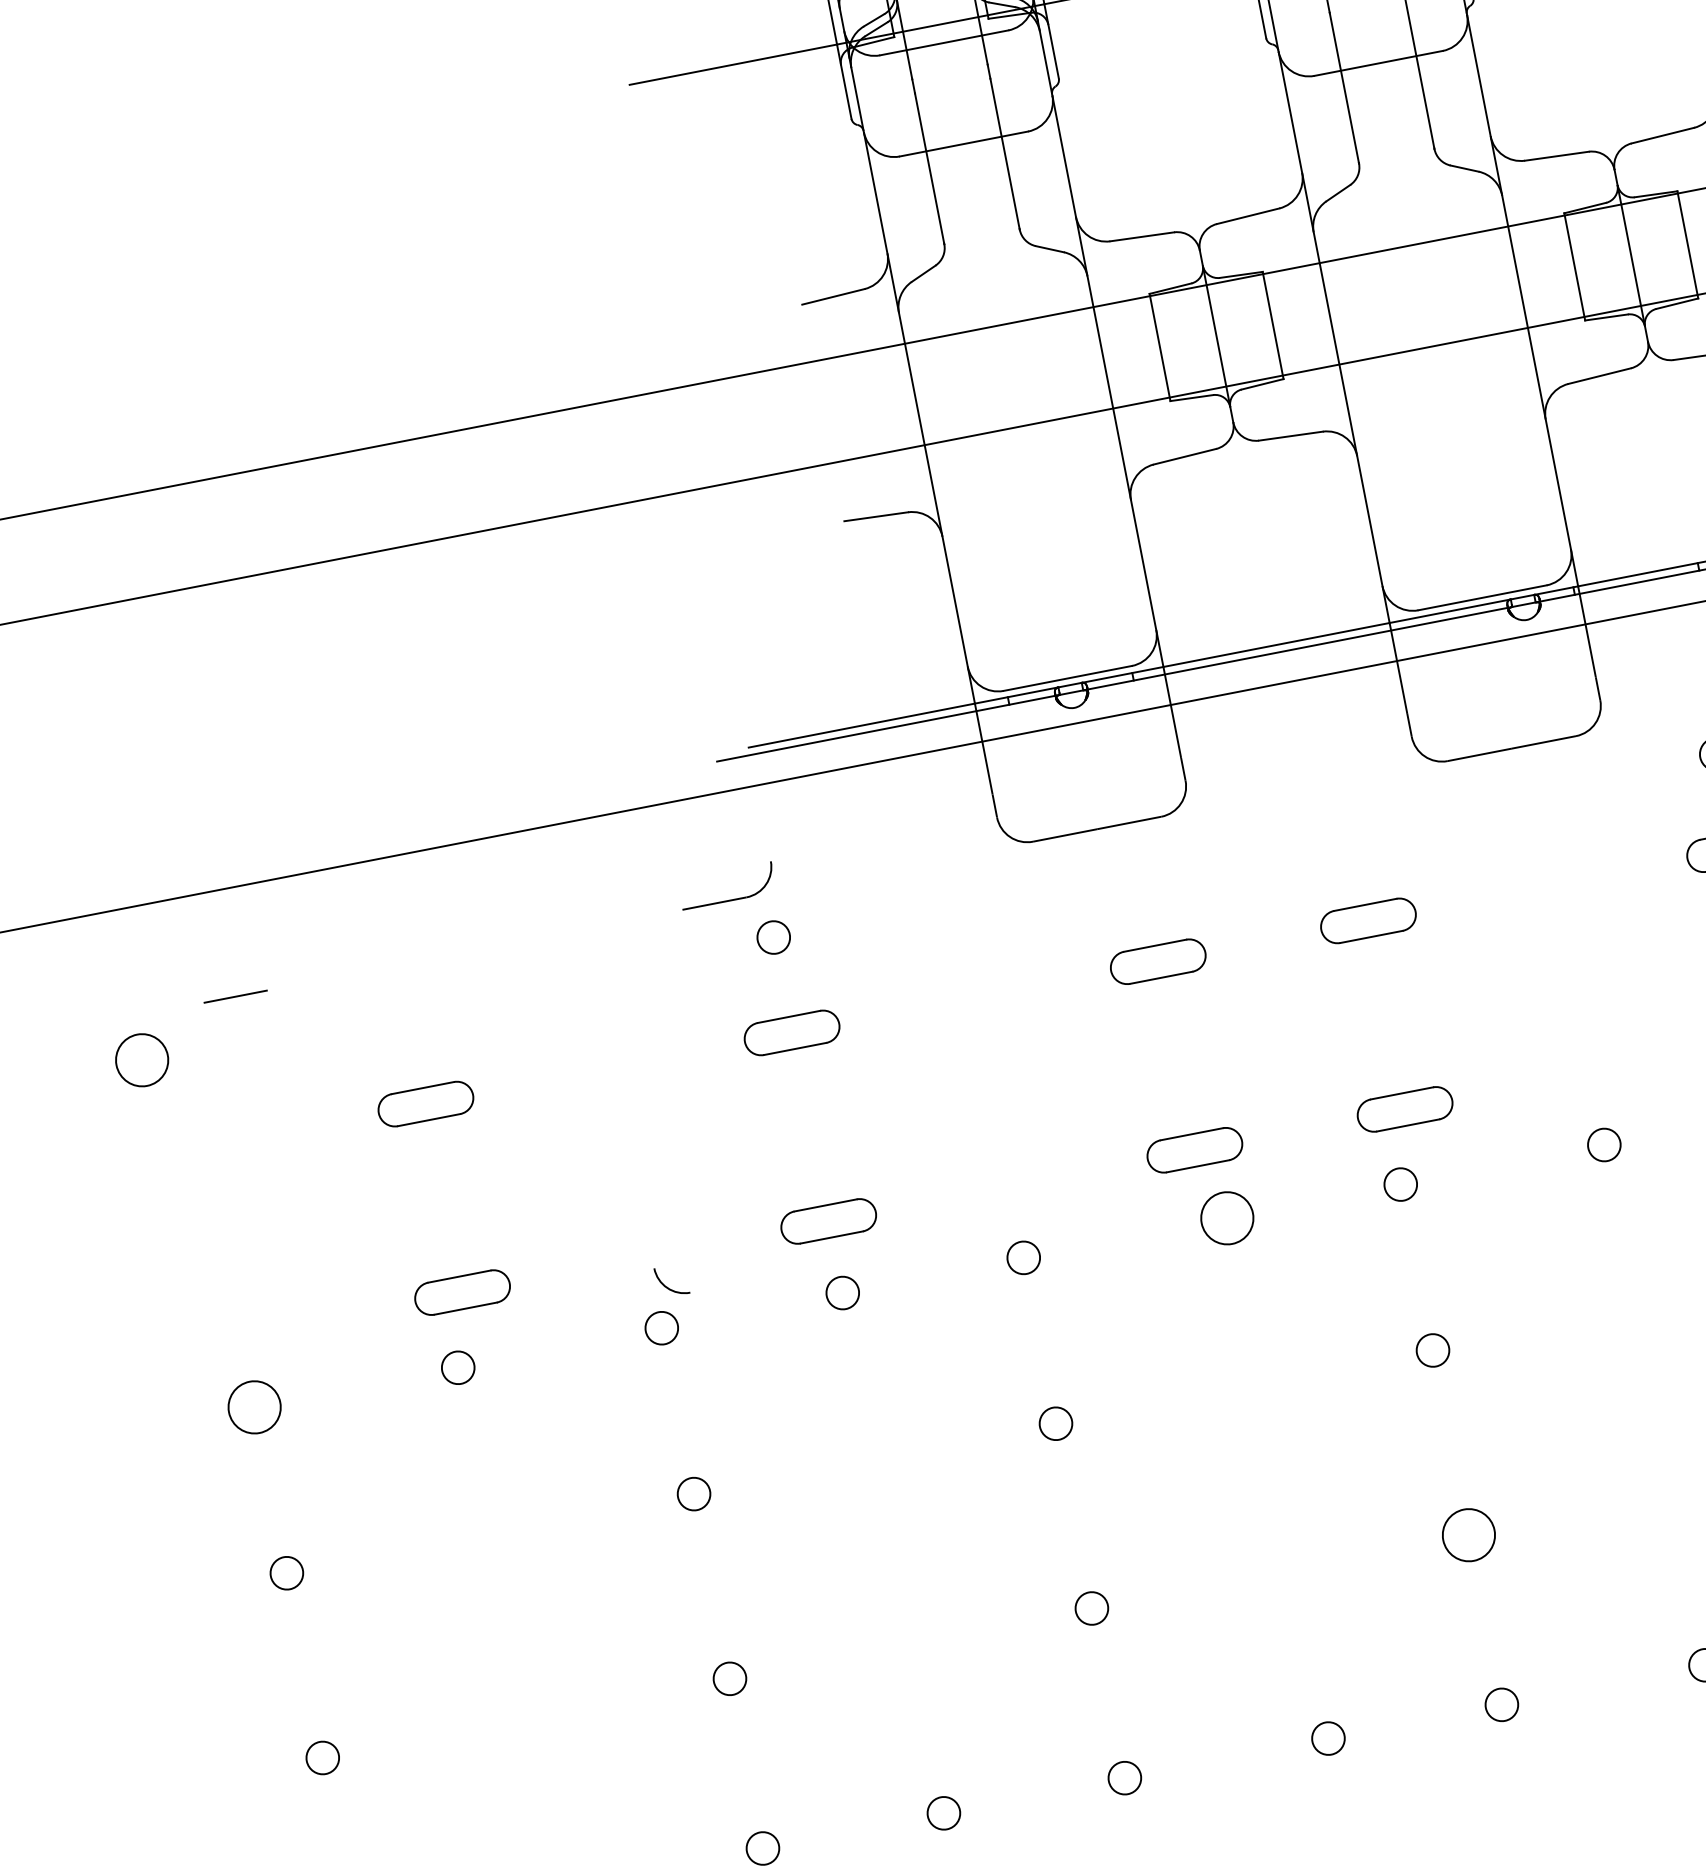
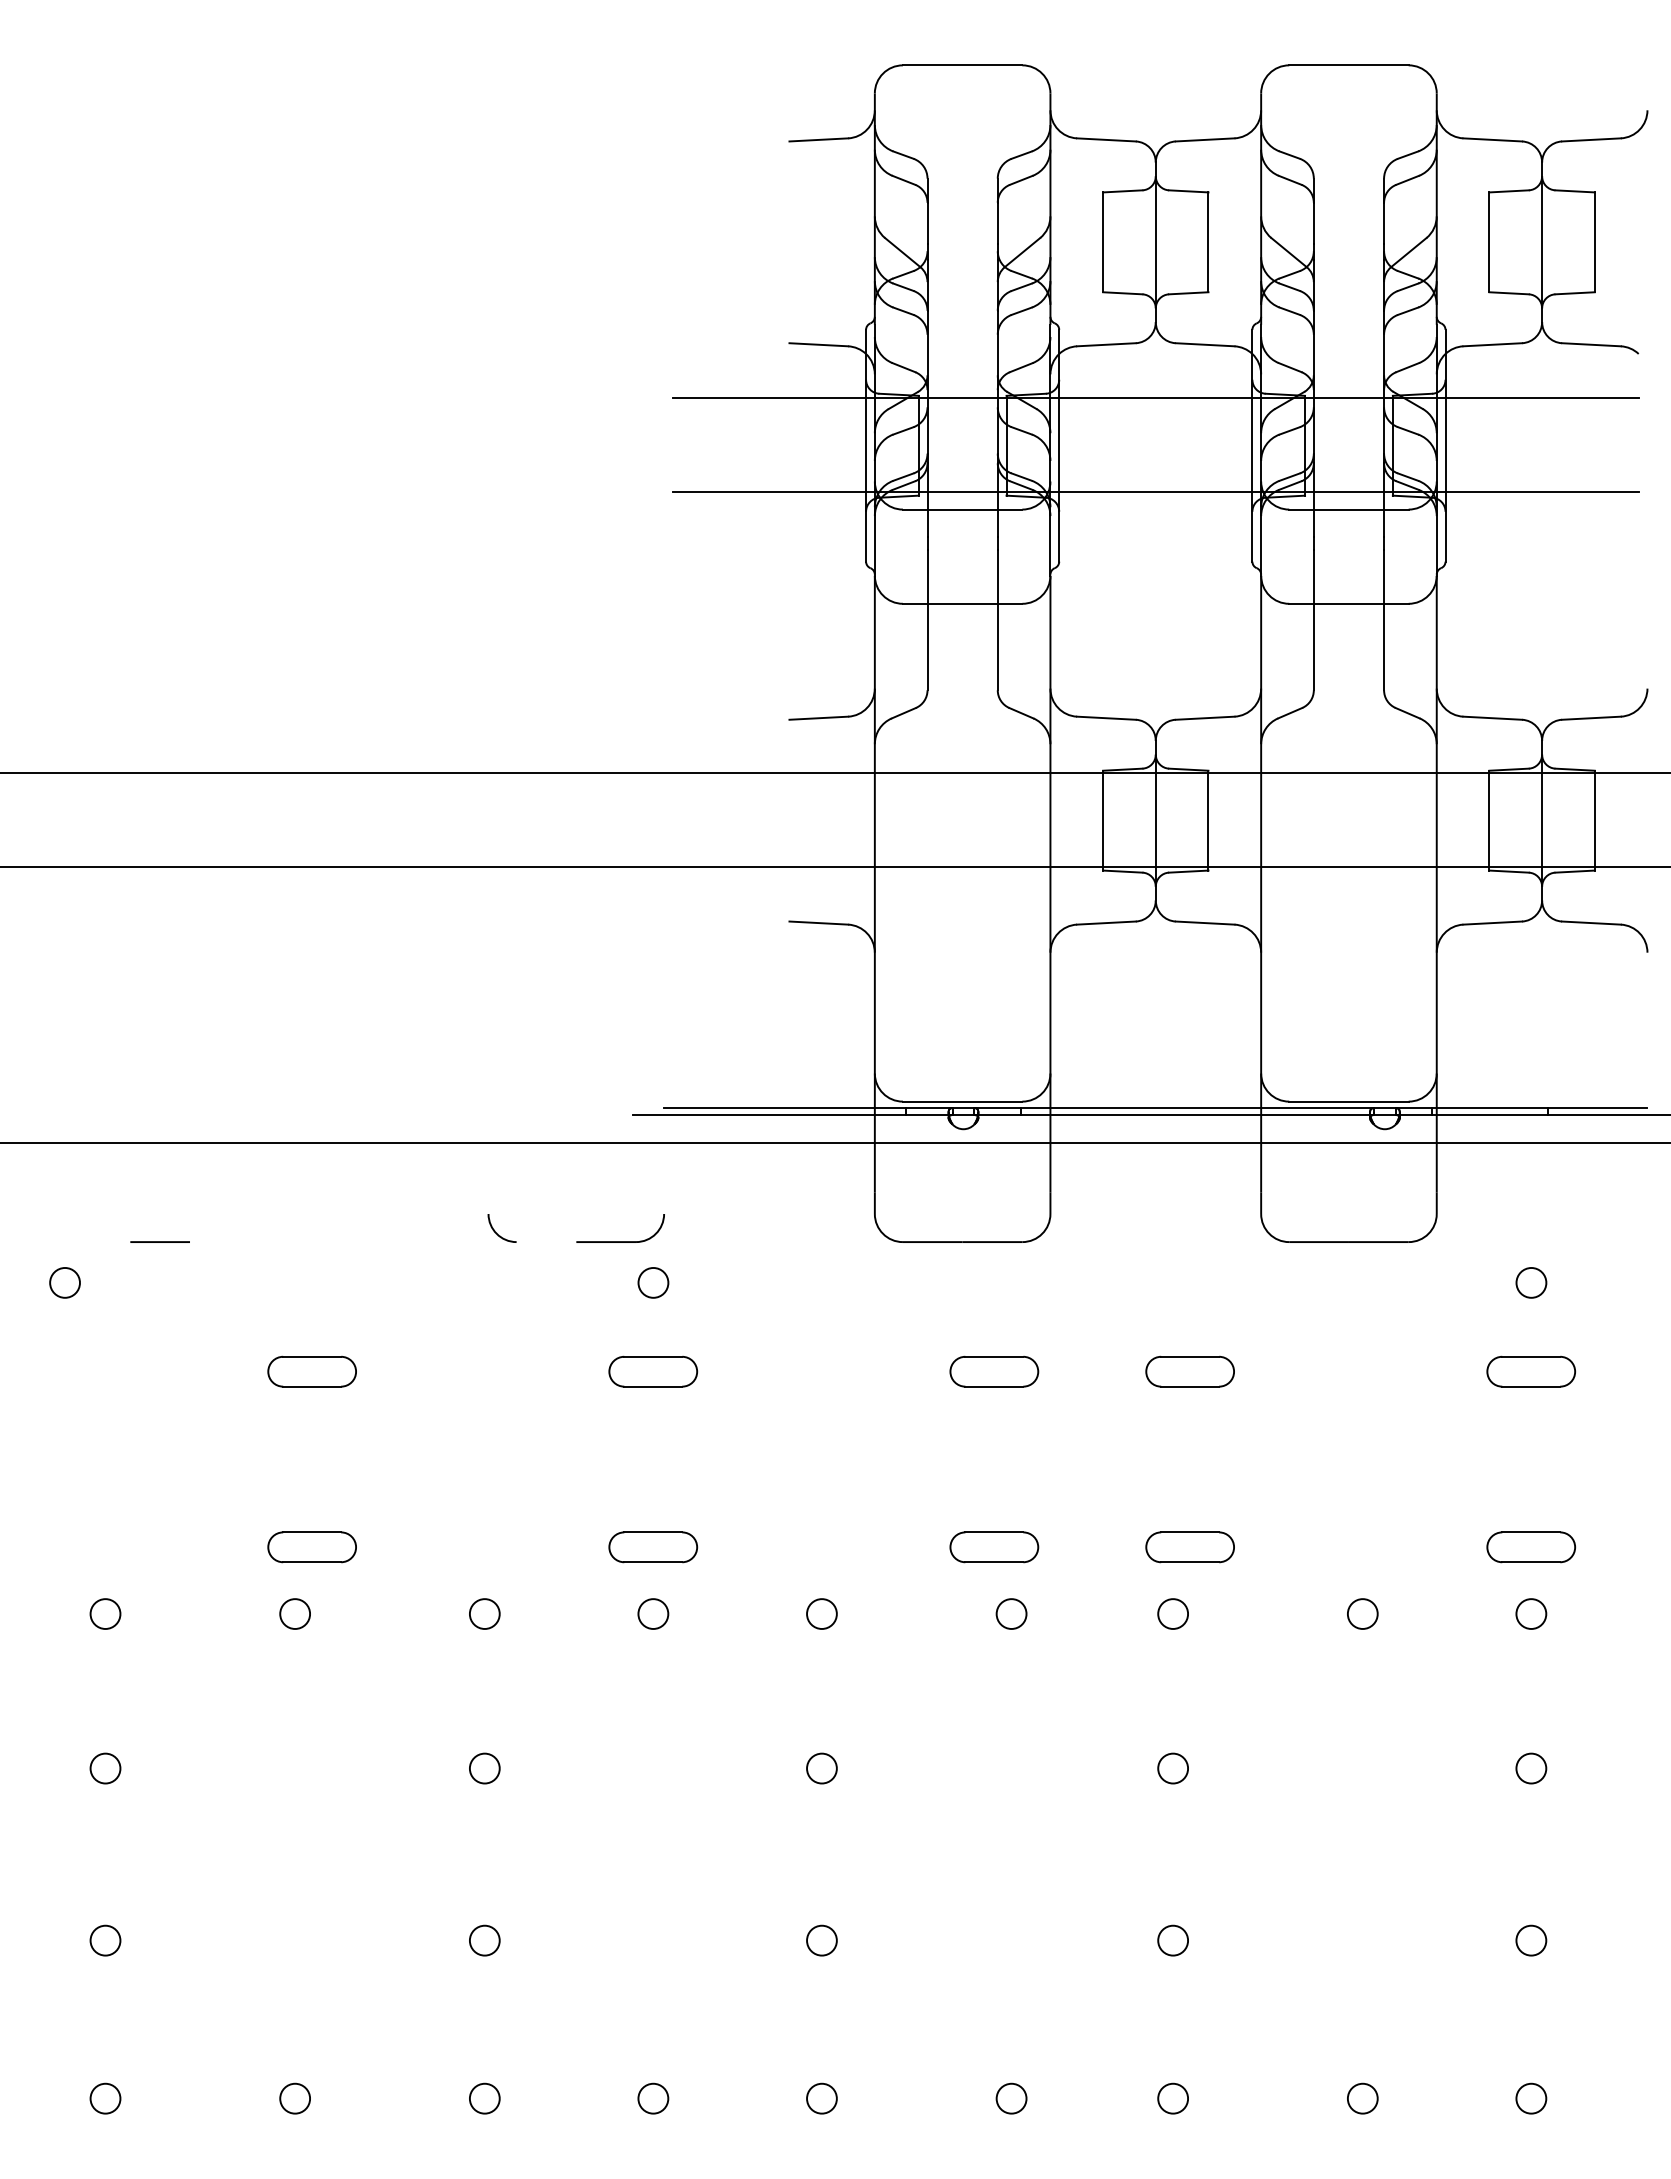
circle: (141, 1060) -> (64, 1282), size x0.62
circle: (1227, 1217) -> (1011, 1613), size x0.62
arc: (665, 1284) -> (495, 1230), moved
circle: (254, 1406) -> (105, 1613), size x0.62
circle: (1469, 1534) -> (1173, 1940), size x0.62

